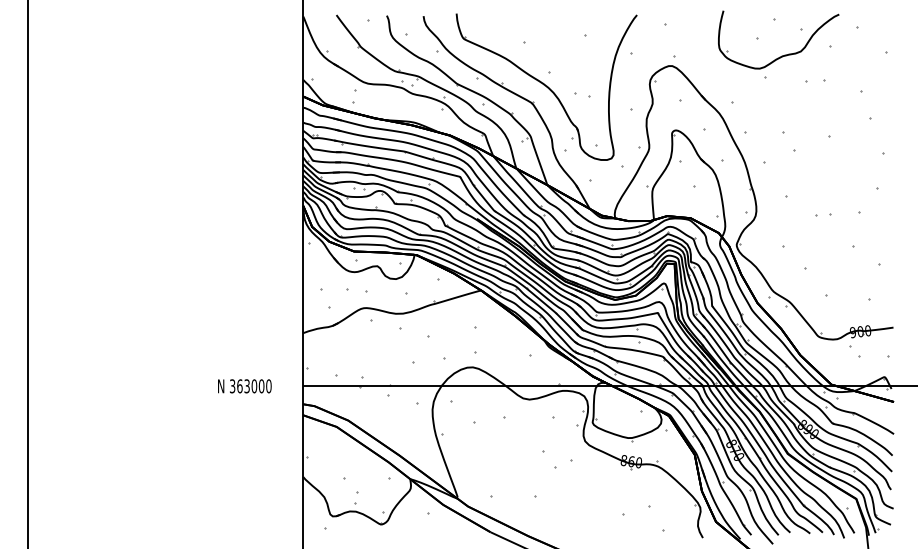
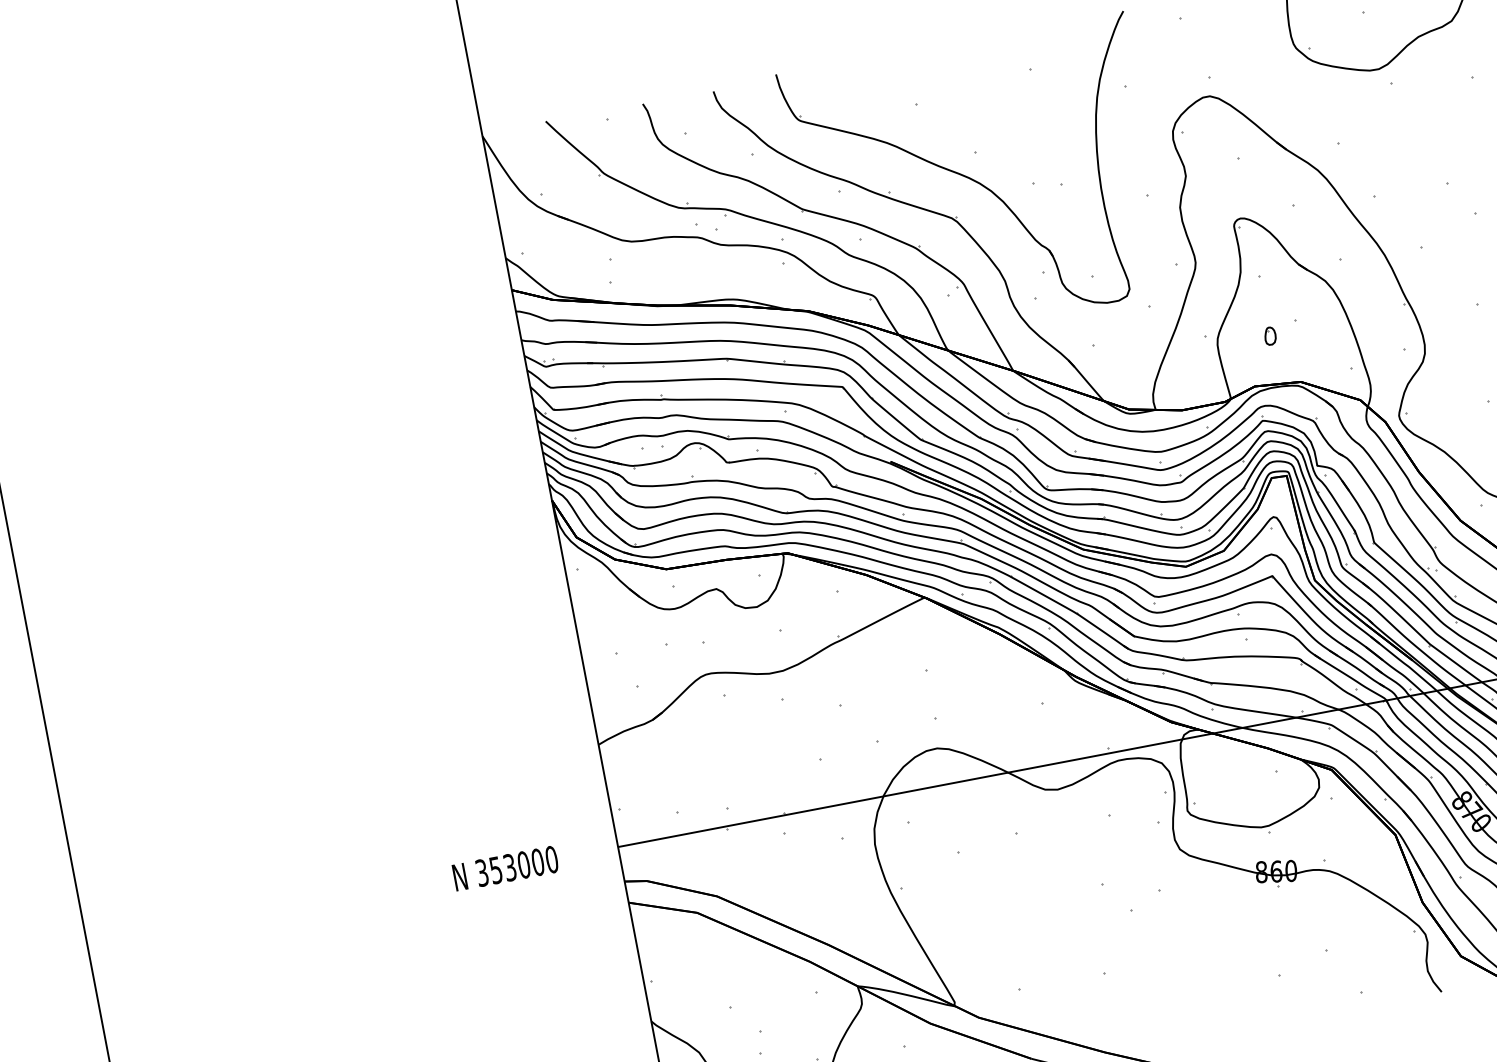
part: (679, 192) -> (1269, 336), added
text: (239, 386) -> (495, 870), 363000 -> 353000

